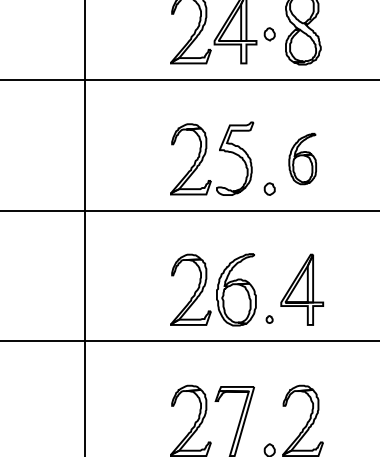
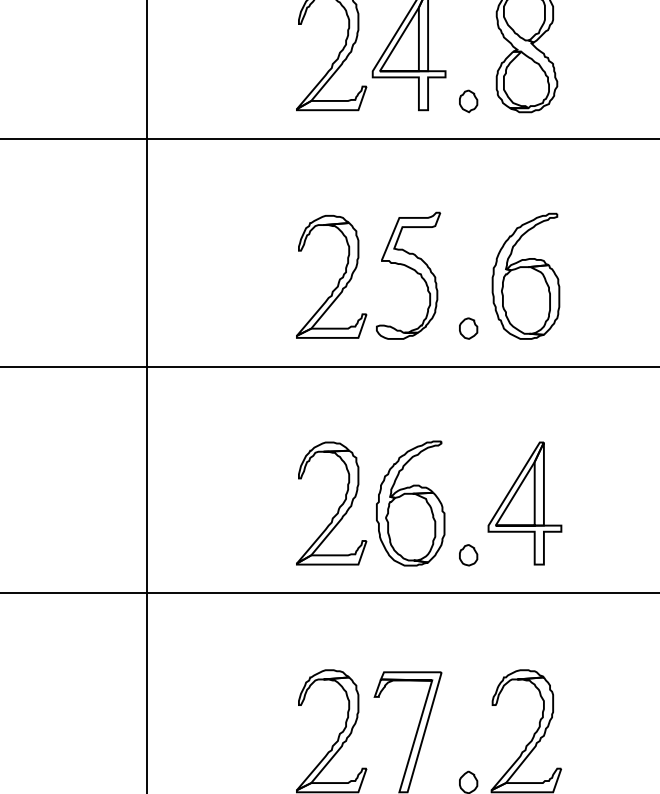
part: (269, 34) -> (468, 101), moved
part: (302, 158) -> (525, 275), size x1.43
part: (269, 319) -> (468, 555), size x1.67

